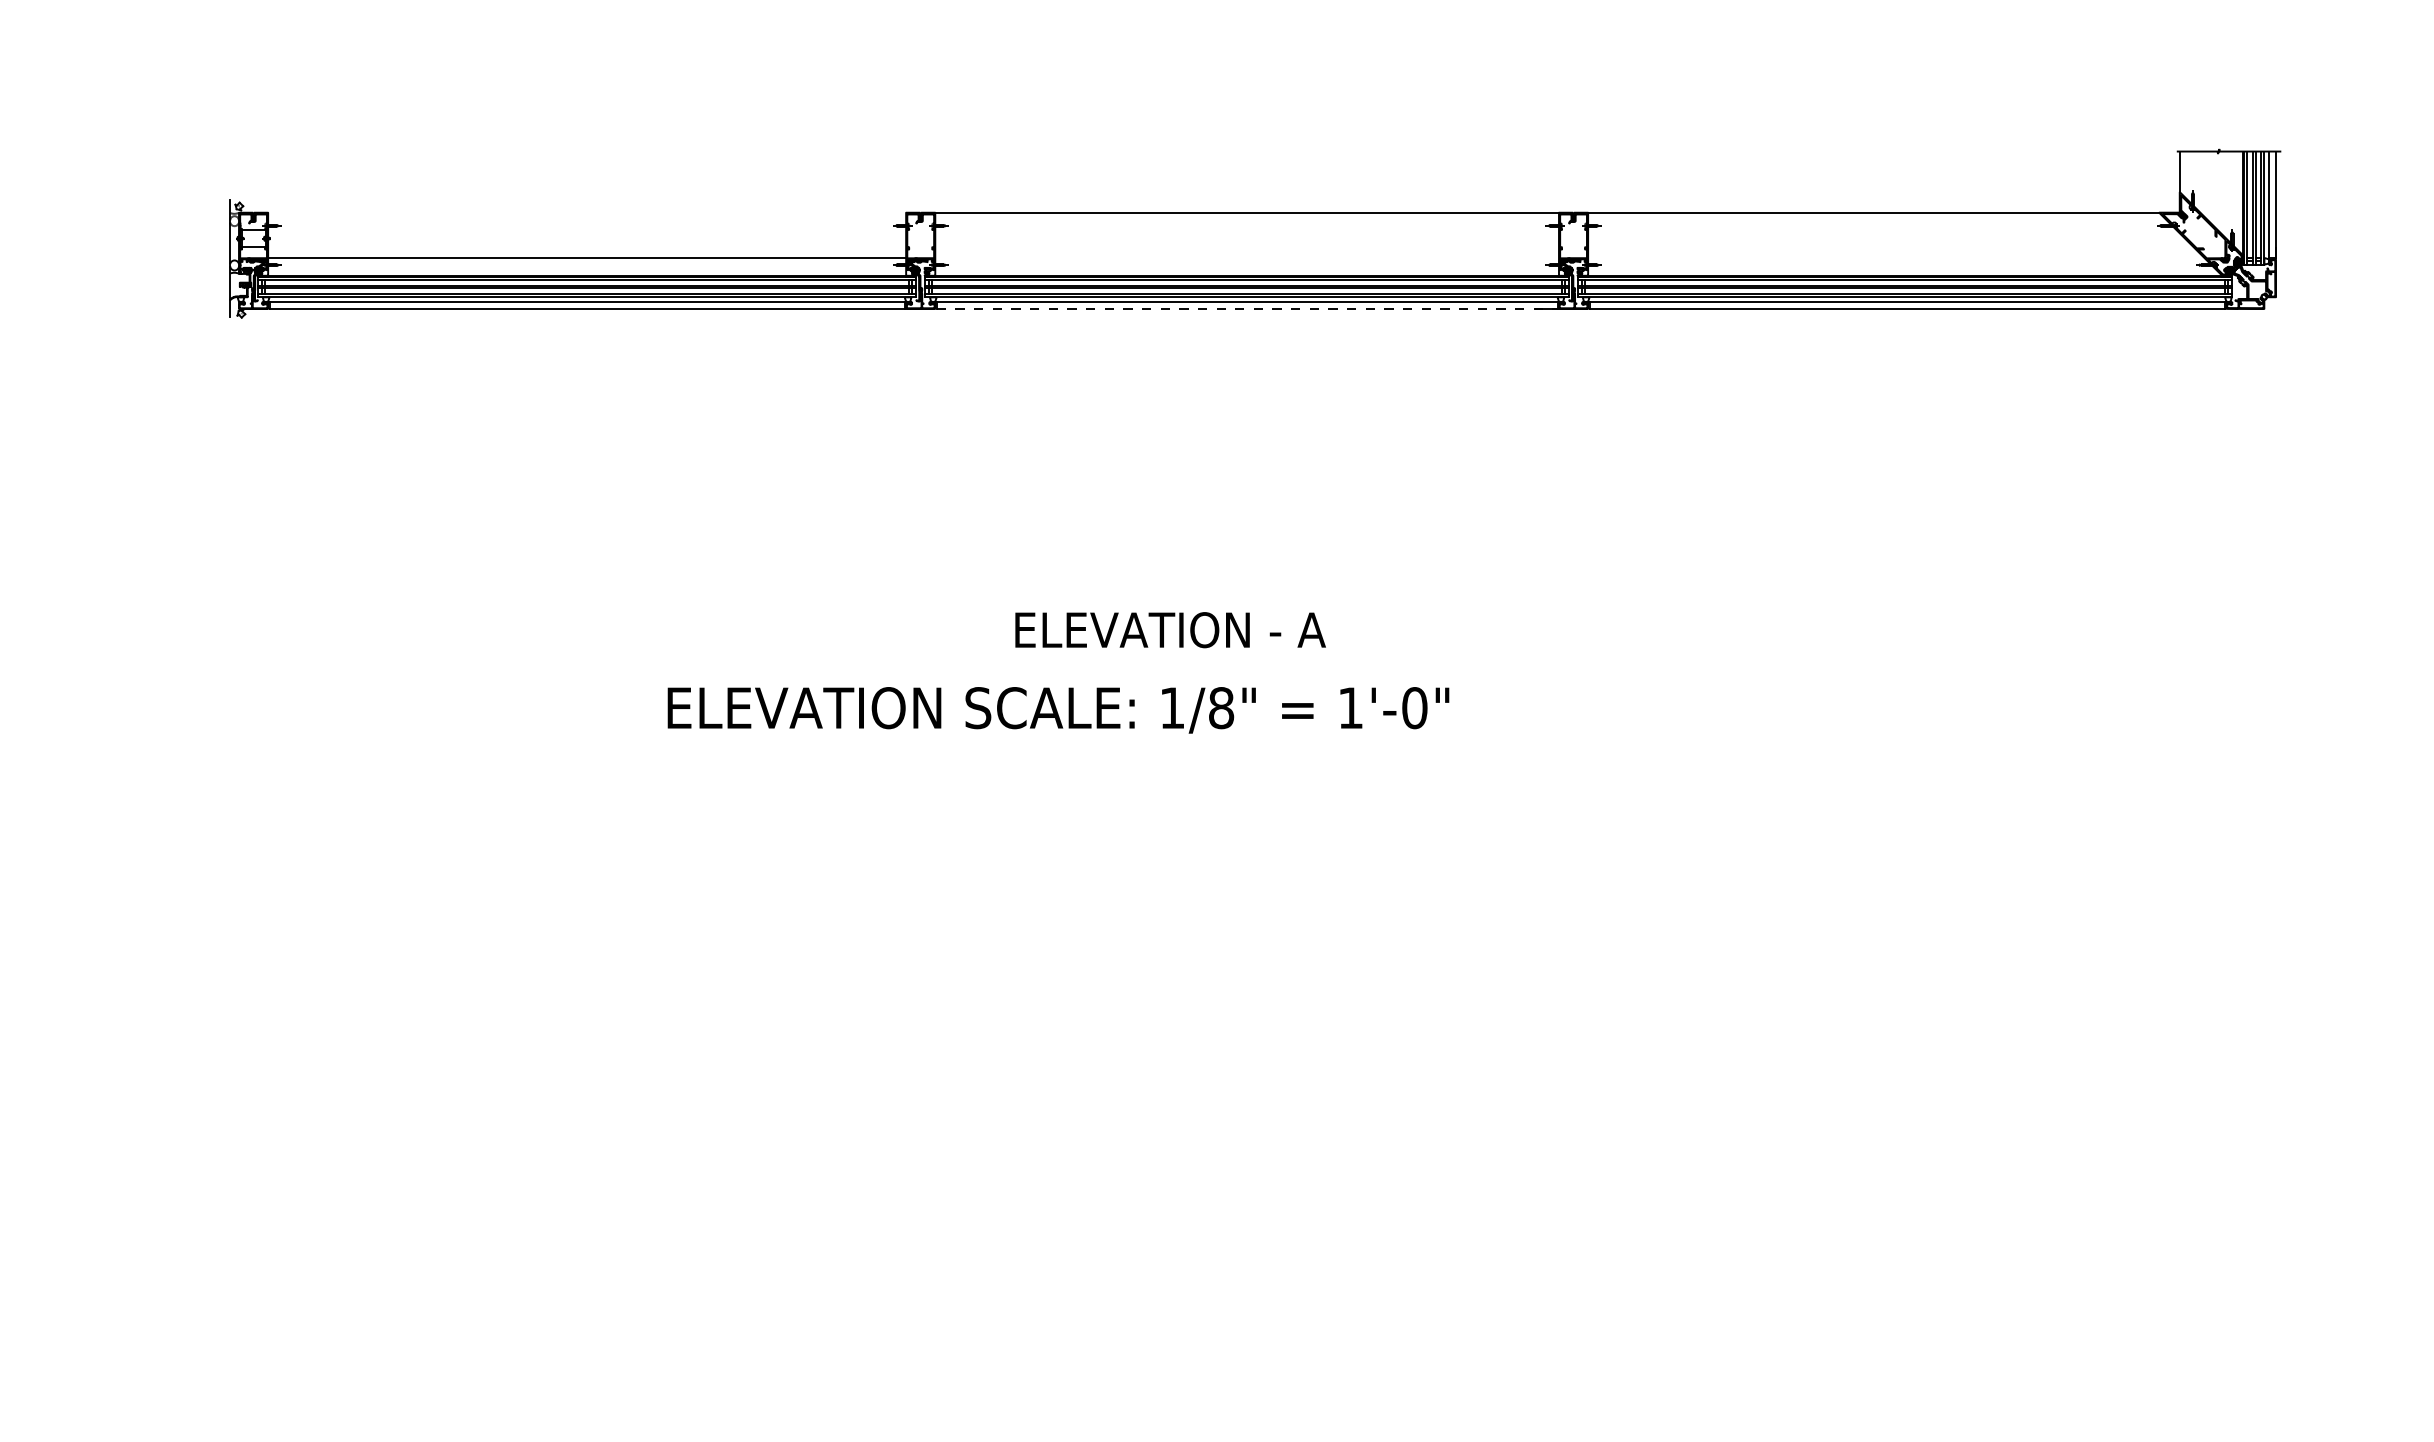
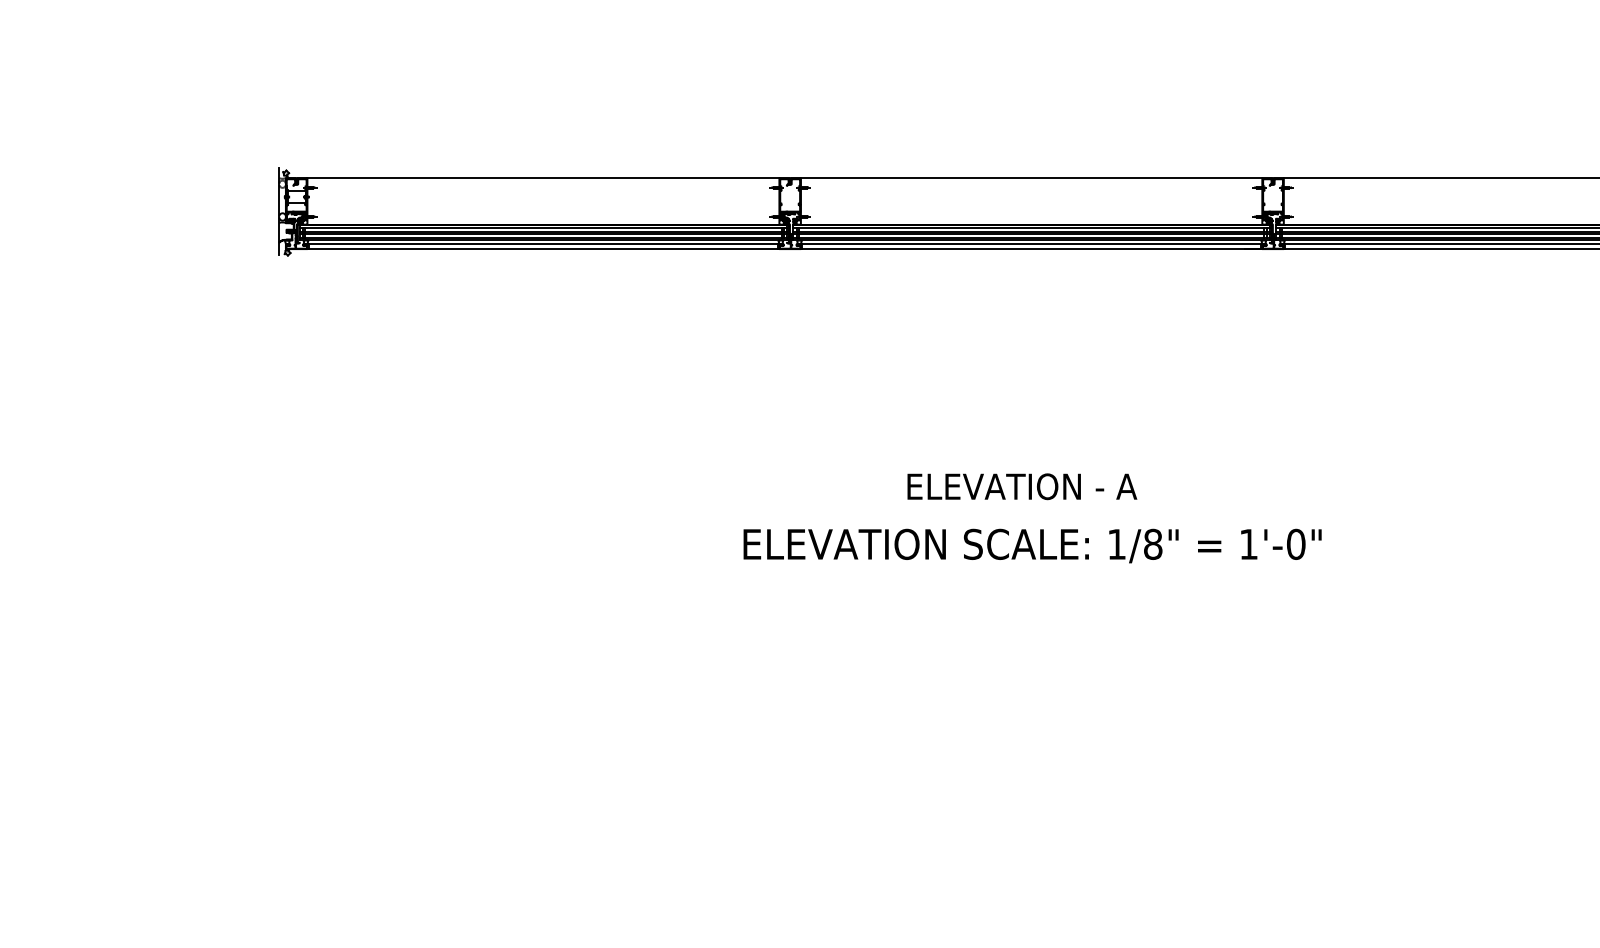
line: (587, 257) -> (543, 177), moved
line: (1247, 308) -> (1031, 248), dashed -> solid
text: (1170, 630) -> (1022, 487), moved
text: (1058, 710) -> (1032, 546), moved

